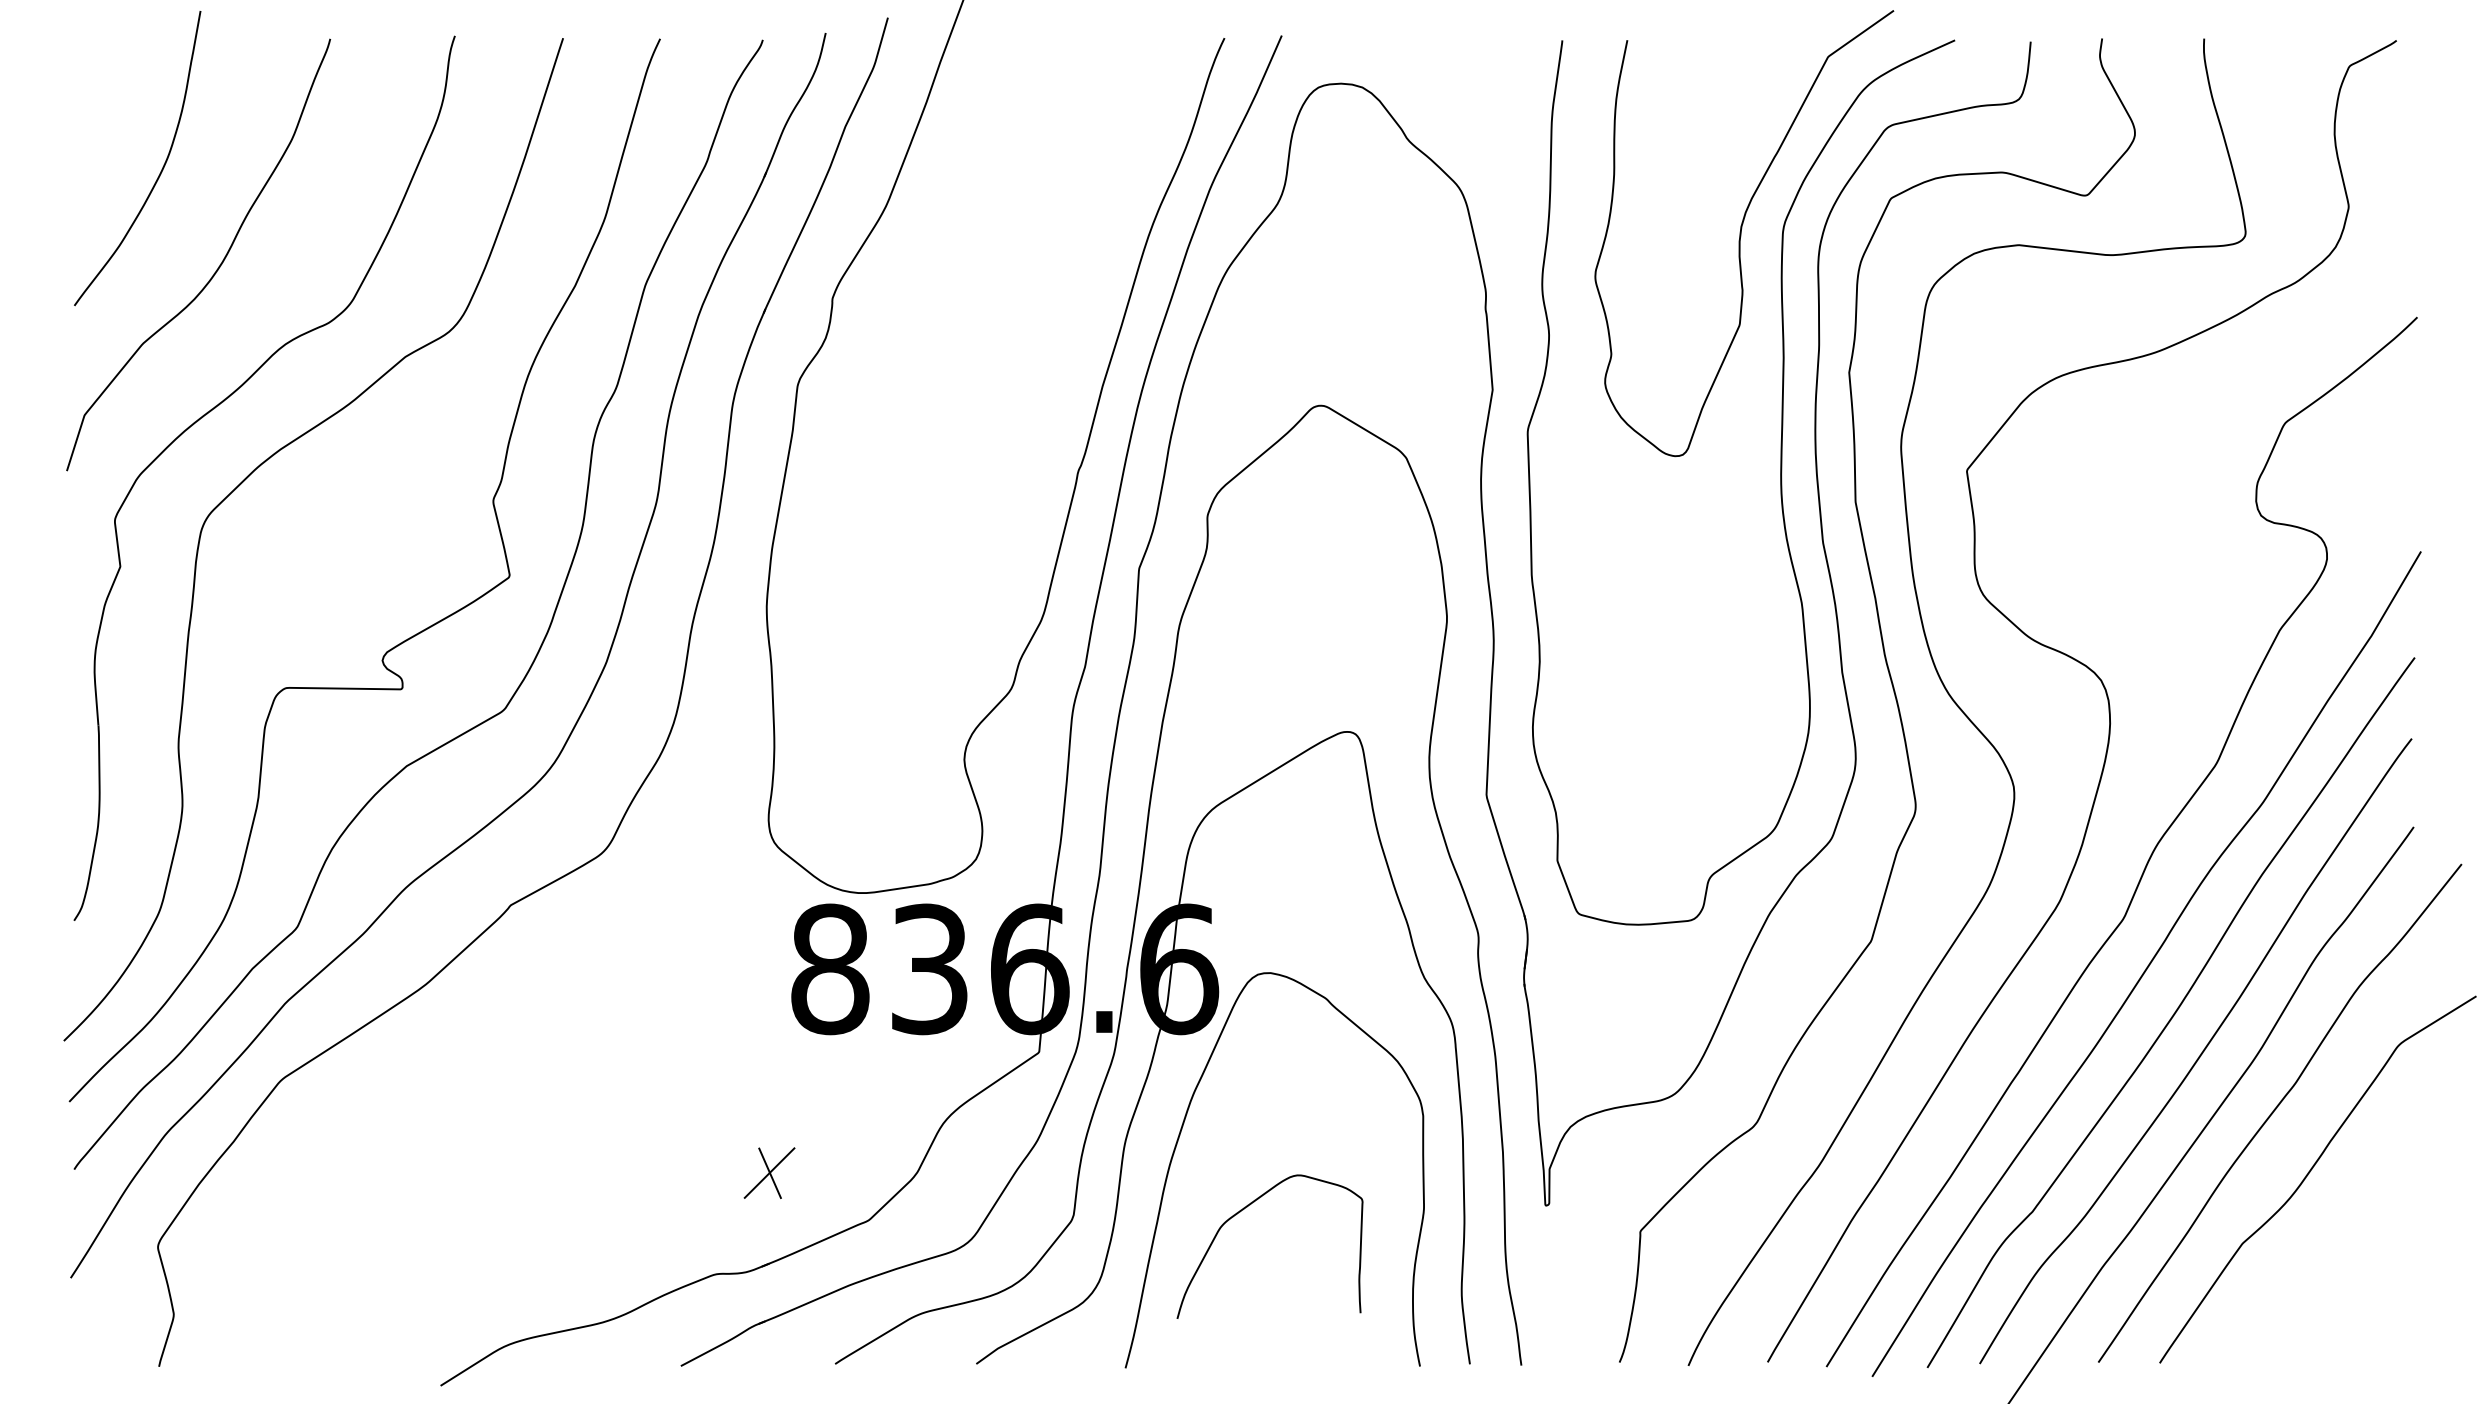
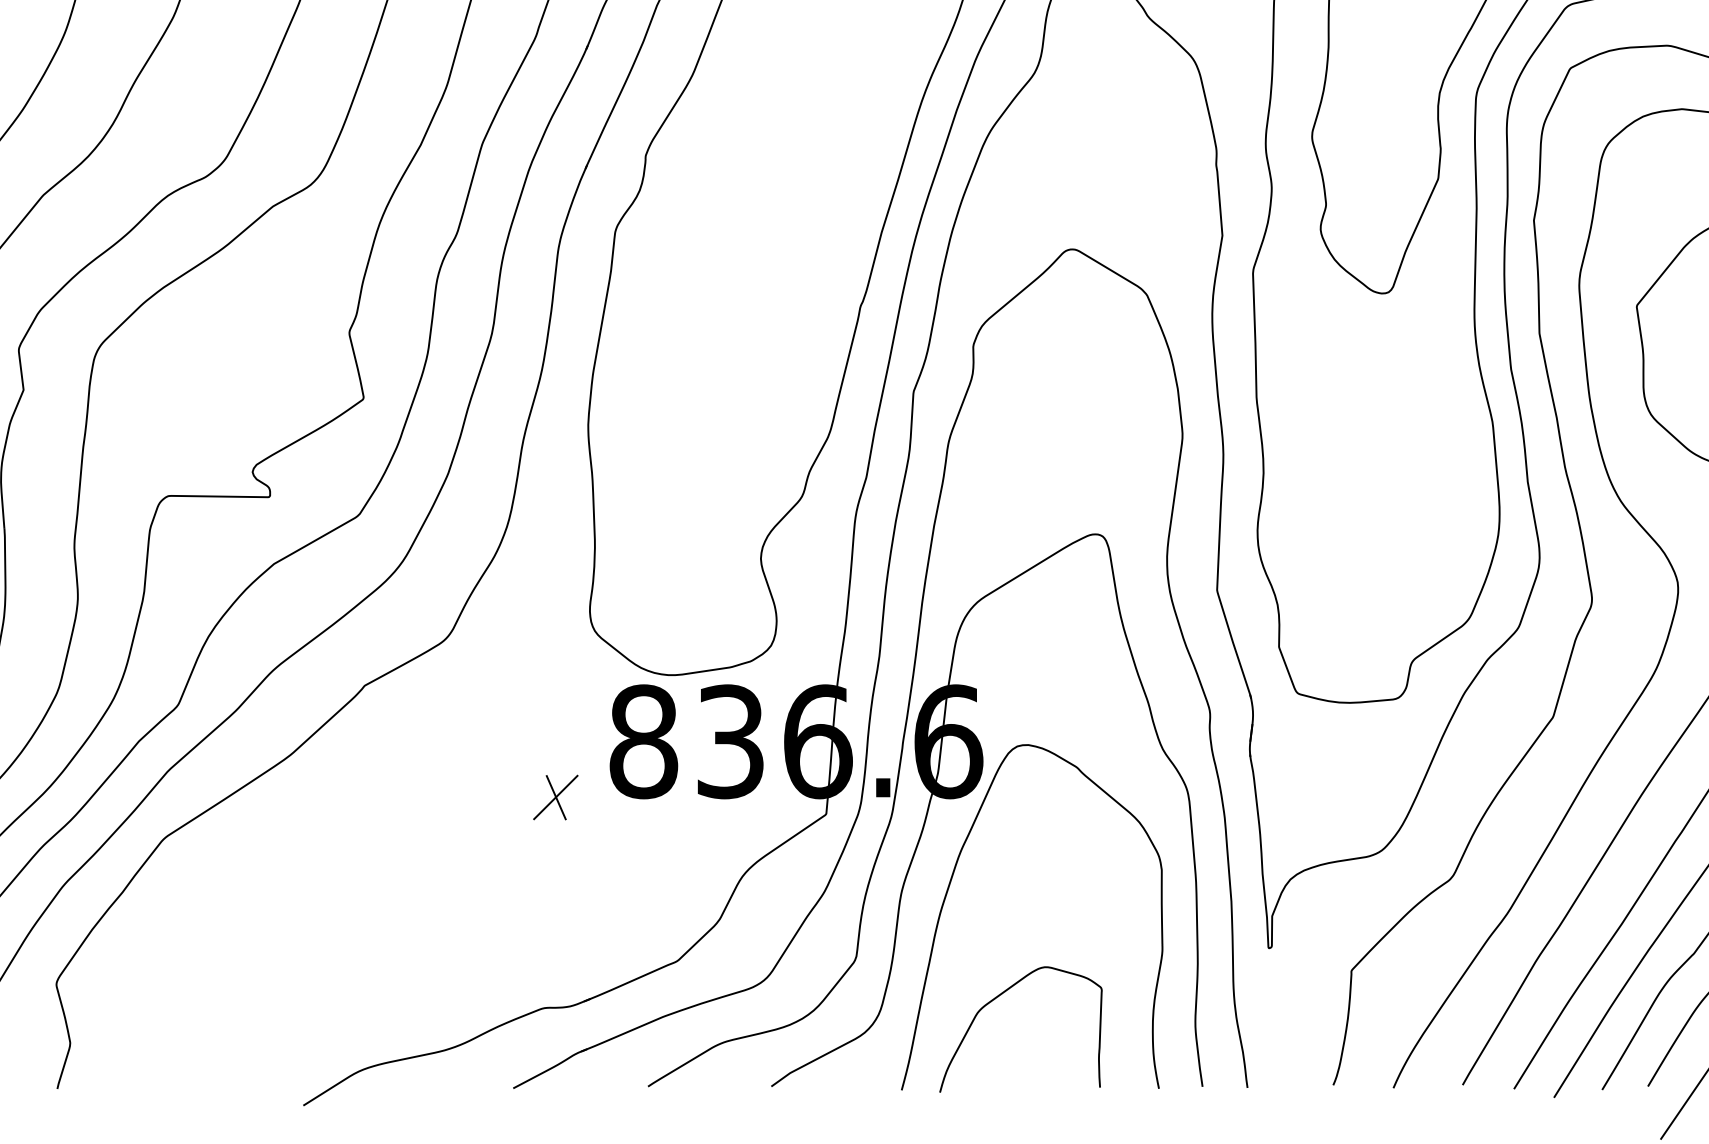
part: (769, 1172) -> (555, 796), moved
curve: (1243, 1210) -> (997, 997), moved

